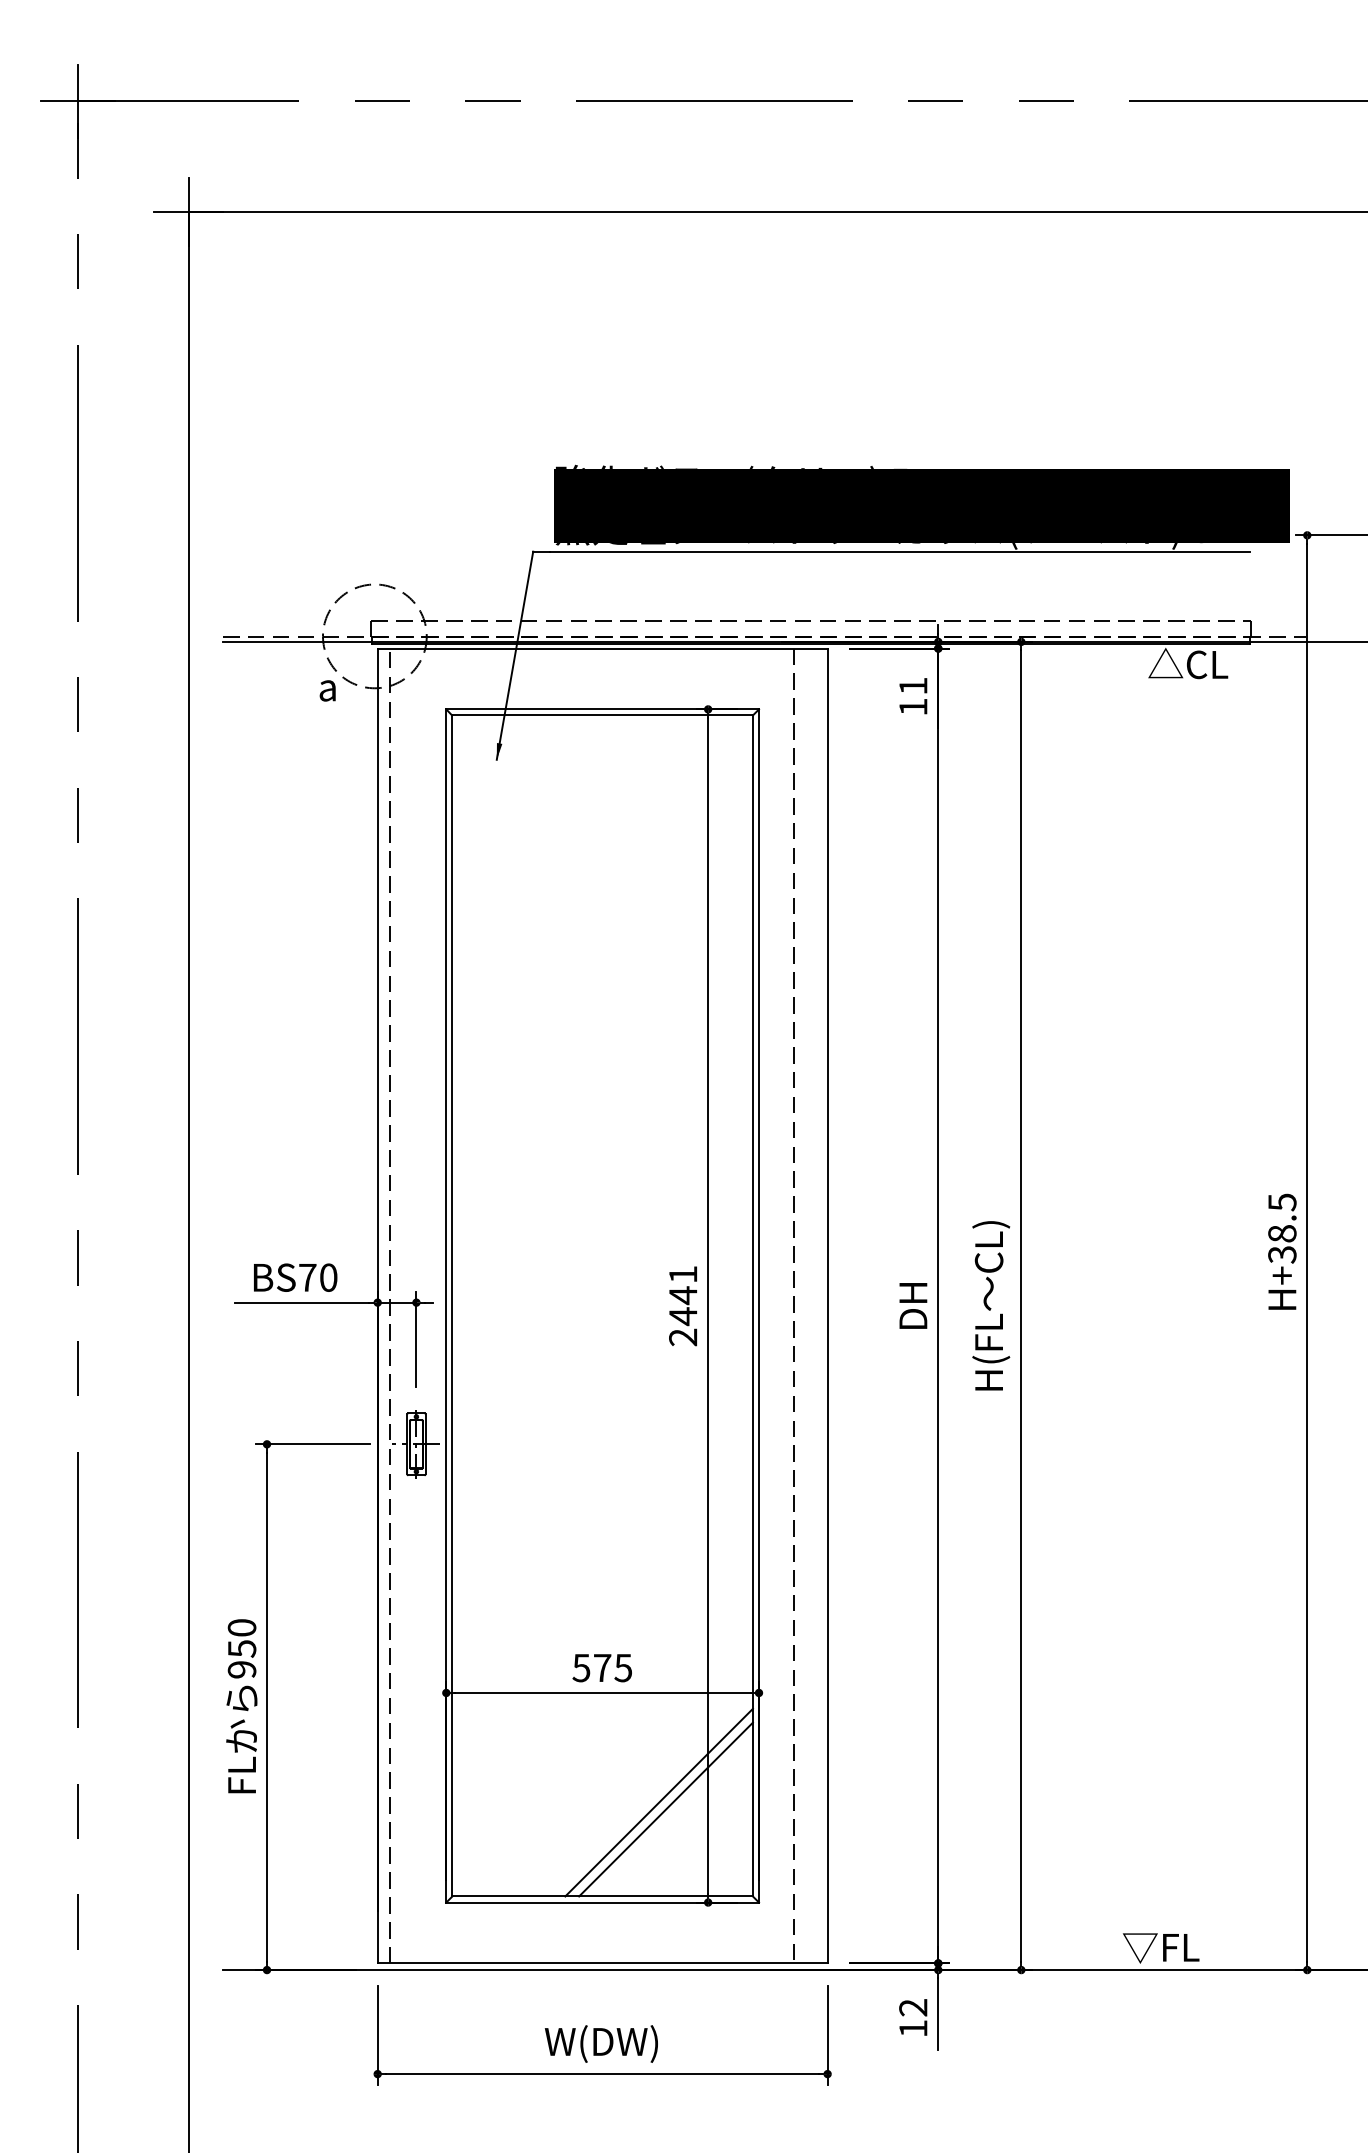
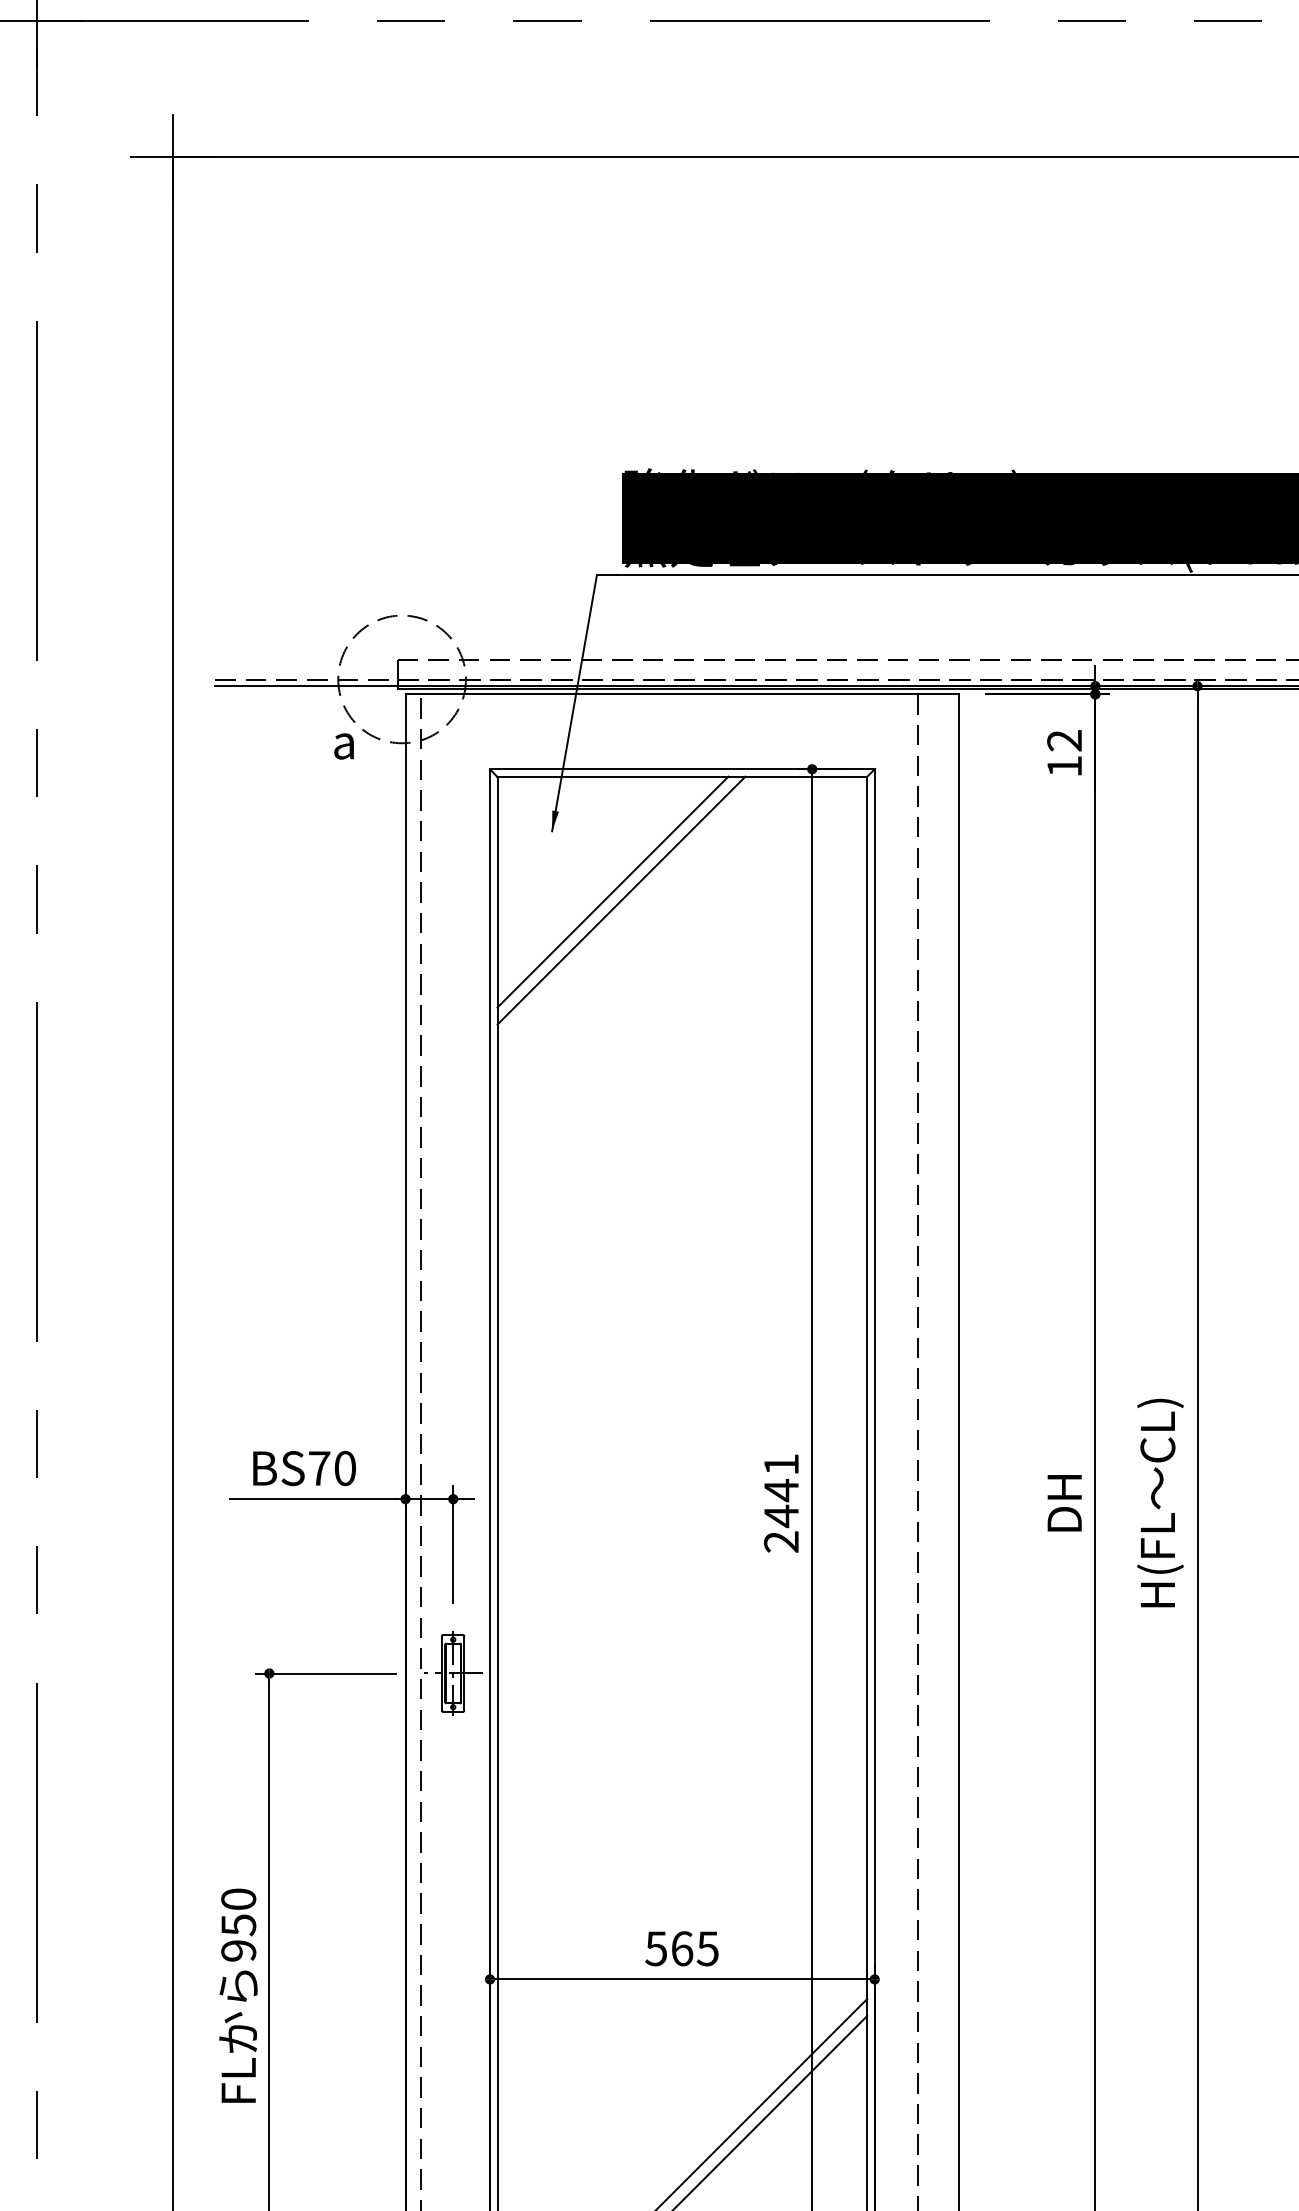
text: (913, 685) -> (1064, 739), 11 -> 12
line: (546, 809) -> (613, 892), added
line: (552, 815) -> (620, 899), added
text: (602, 1667) -> (682, 1948), 575 -> 565

